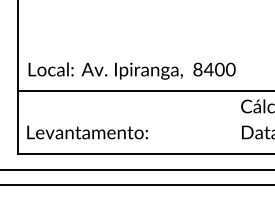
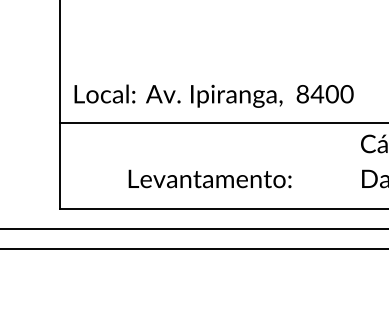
text: (87, 132) -> (209, 178), moved

